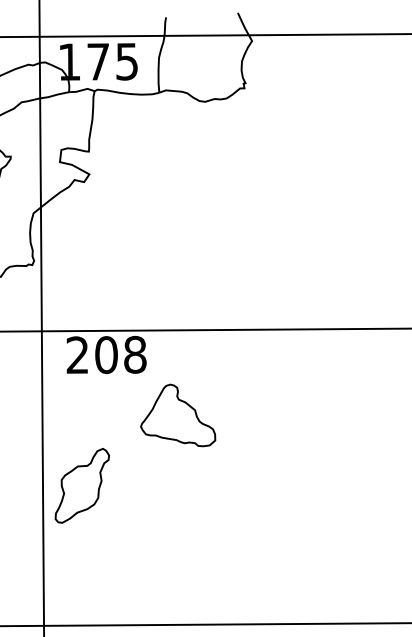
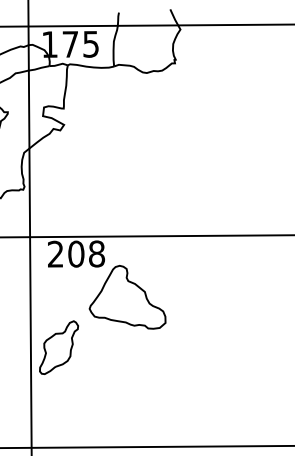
part: (178, 415) -> (127, 297), size x1.43

